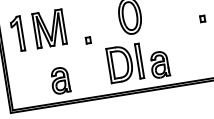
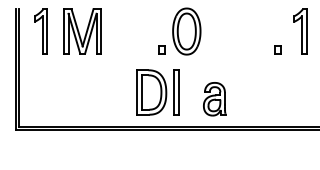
part: (87, 40) -> (161, 49), moved
part: (124, 63) -> (157, 92), moved
part: (60, 80) -> (85, 99), removed

